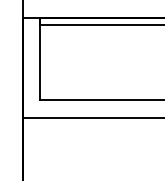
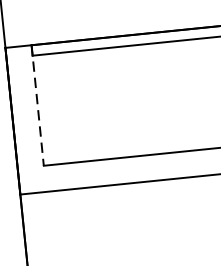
line: (40, 59) -> (38, 105), solid -> dashed

